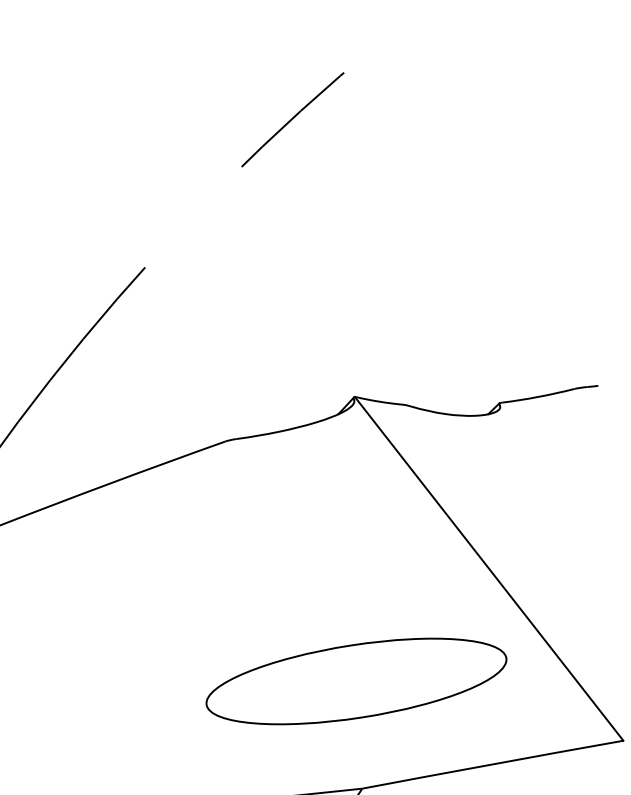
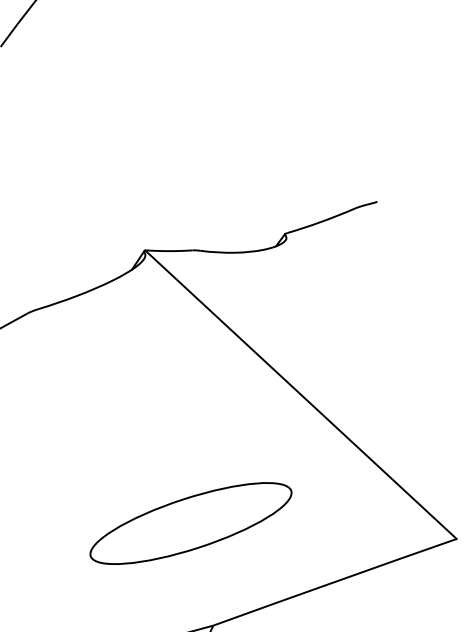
part: (356, 681) -> (191, 523), size x0.71

